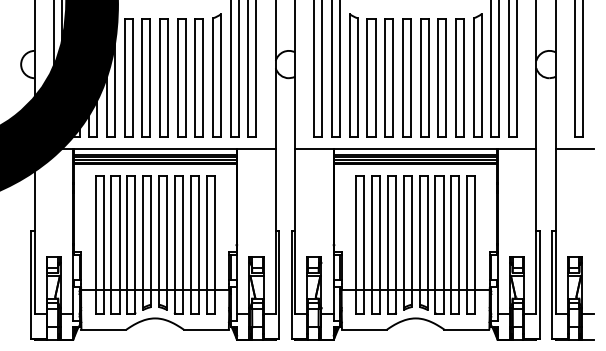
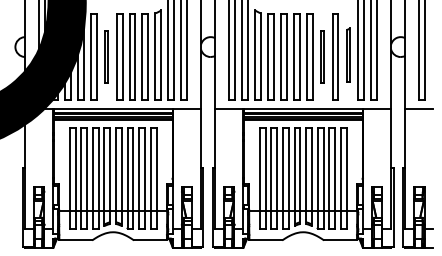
part: (477, 75) -> (348, 55), size x0.6
part: (145, 77) -> (106, 56), size x0.6
part: (441, 77) -> (322, 56), size x0.6

